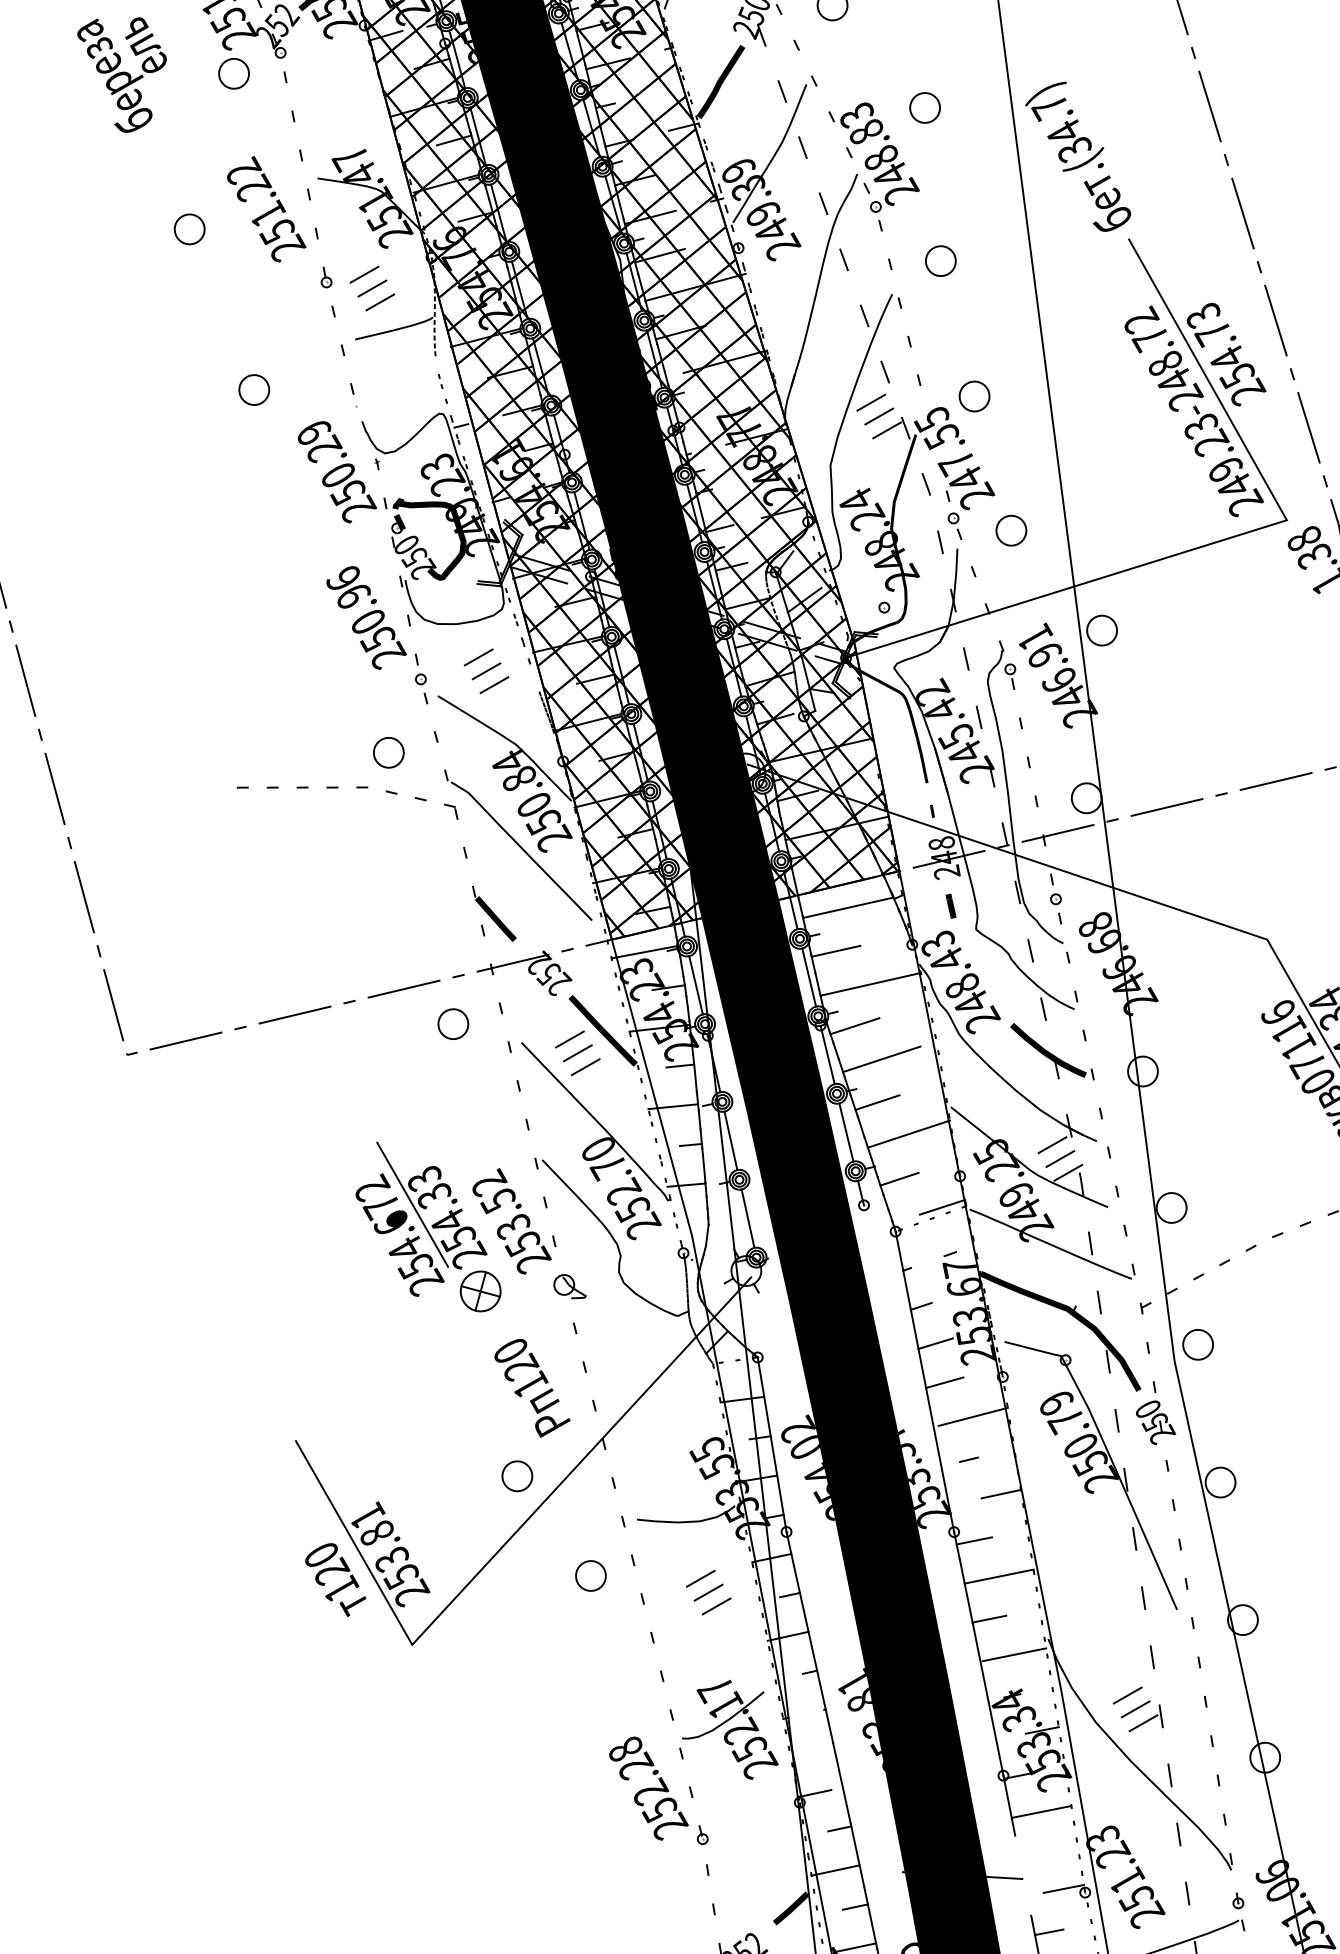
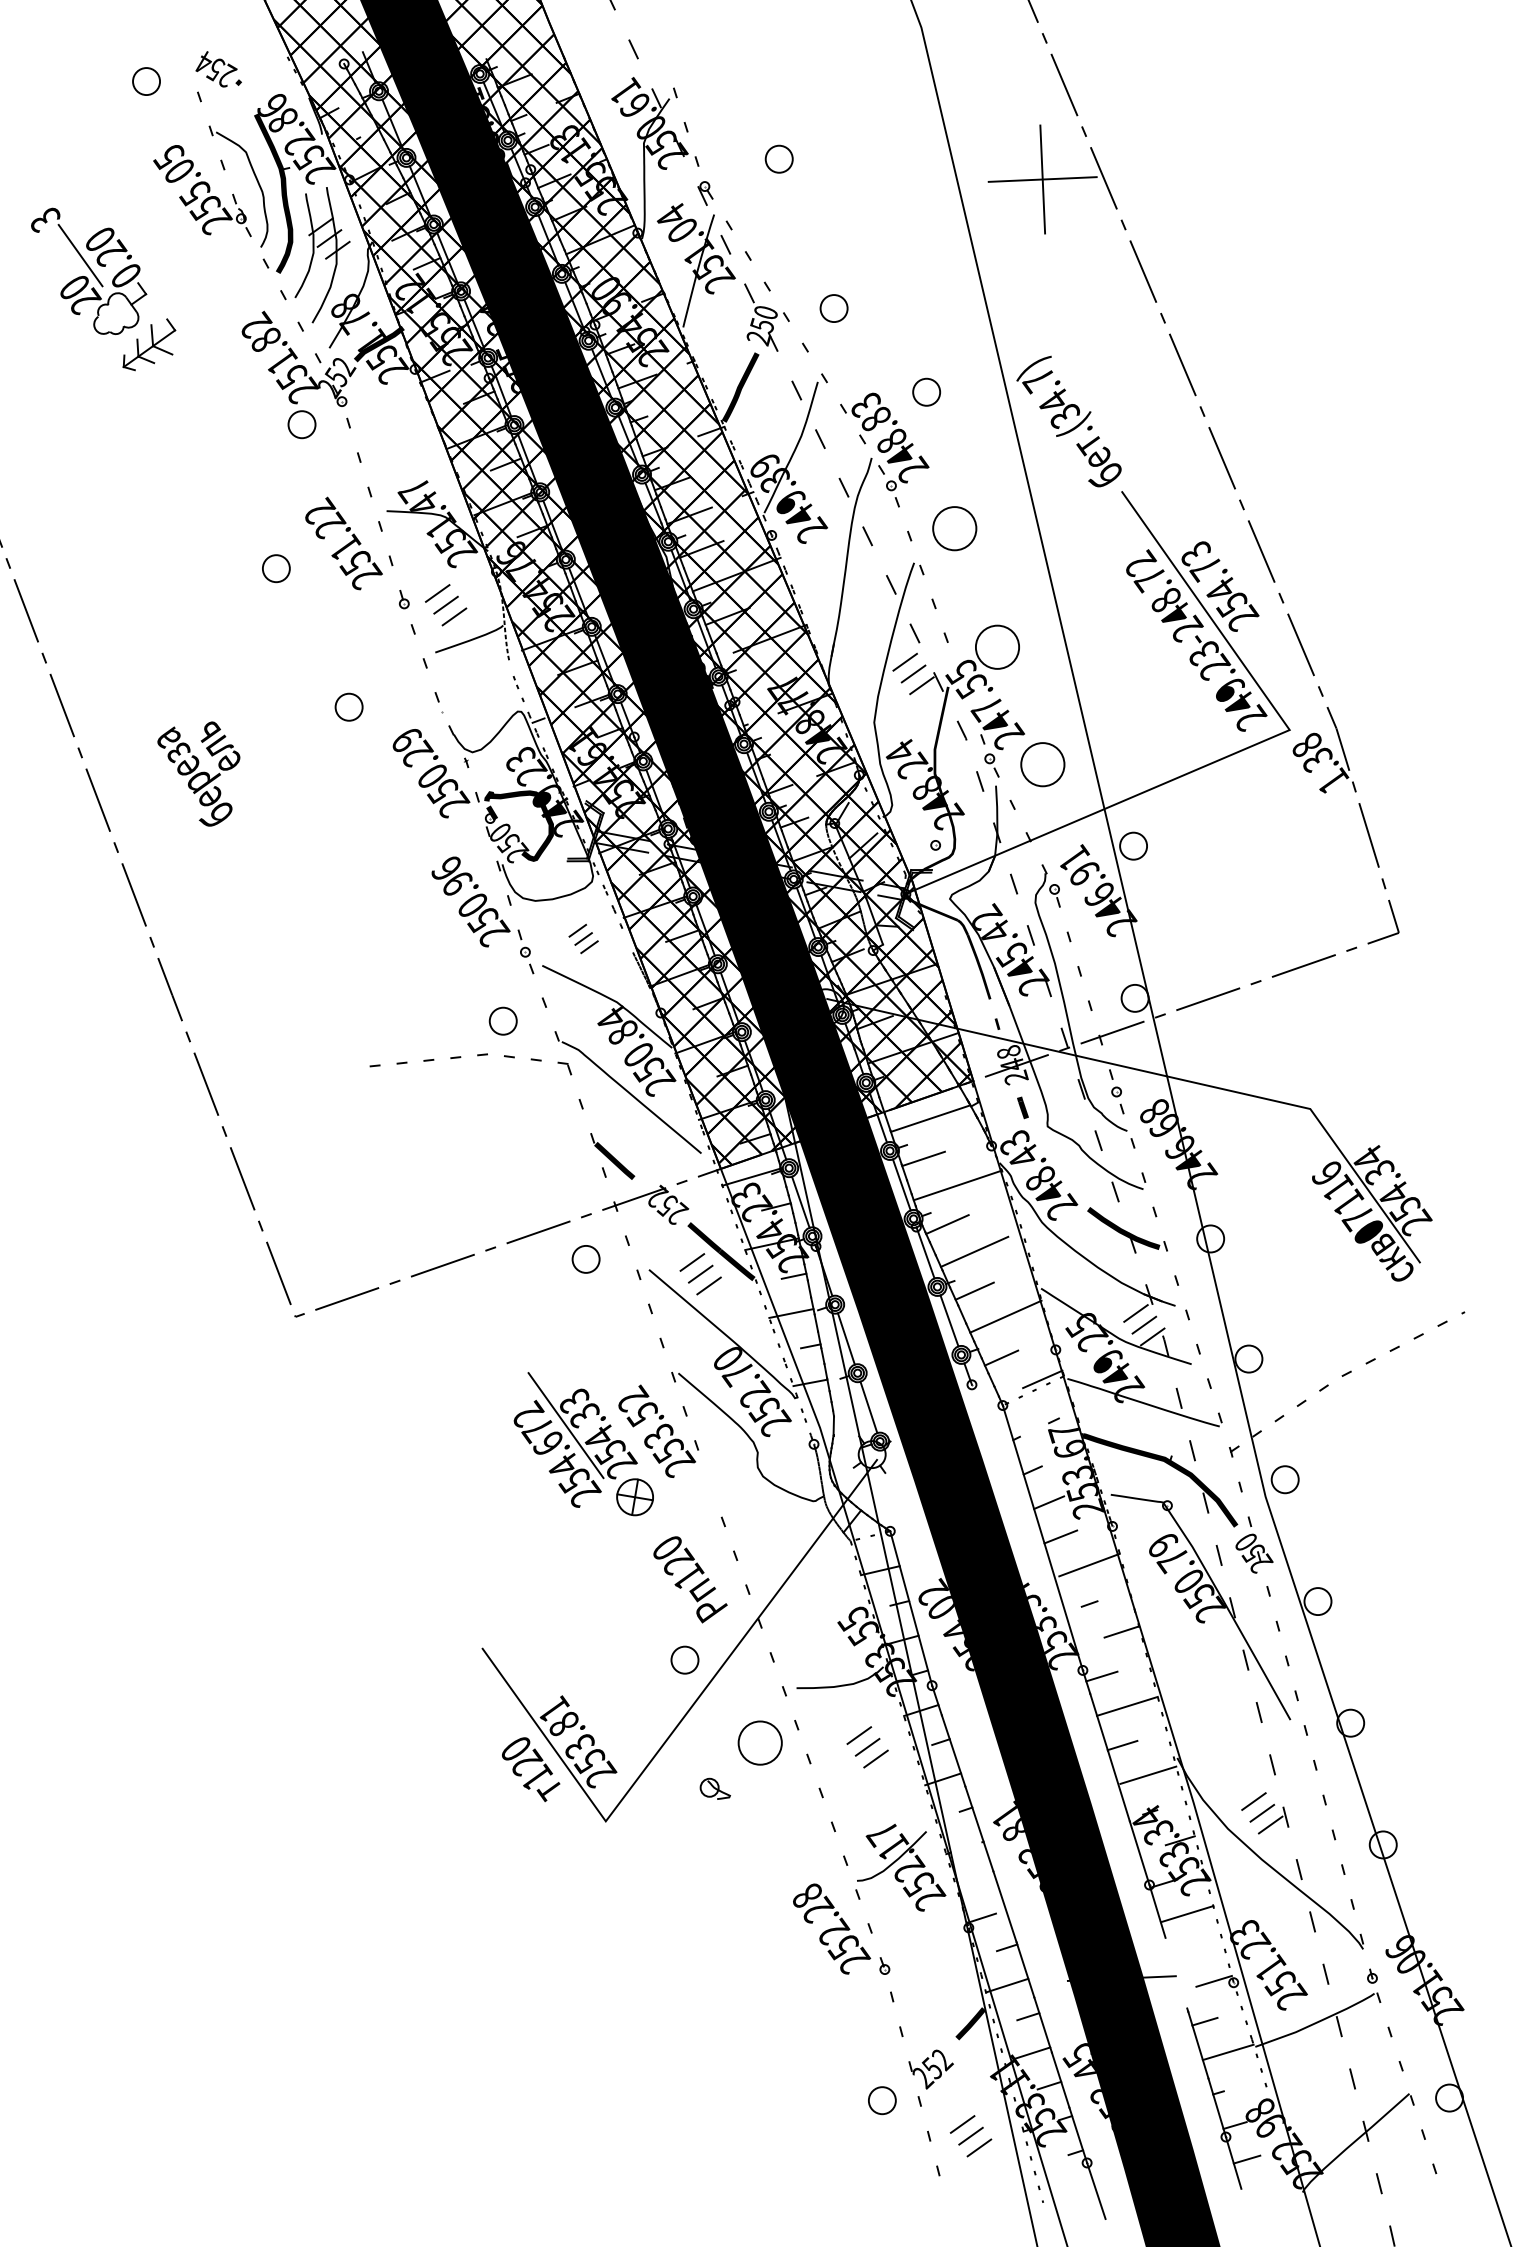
text: (119, 73) -> (198, 773), moved
circle: (940, 260) -> (954, 528), size x1.6
circle: (974, 395) -> (997, 646), size x1.6
circle: (1010, 530) -> (1042, 764), size x1.6
part: (486, 670) -> (583, 938), size x0.7
part: (569, 1286) -> (714, 1788), moved
circle: (590, 1575) -> (759, 1742), size x1.6

